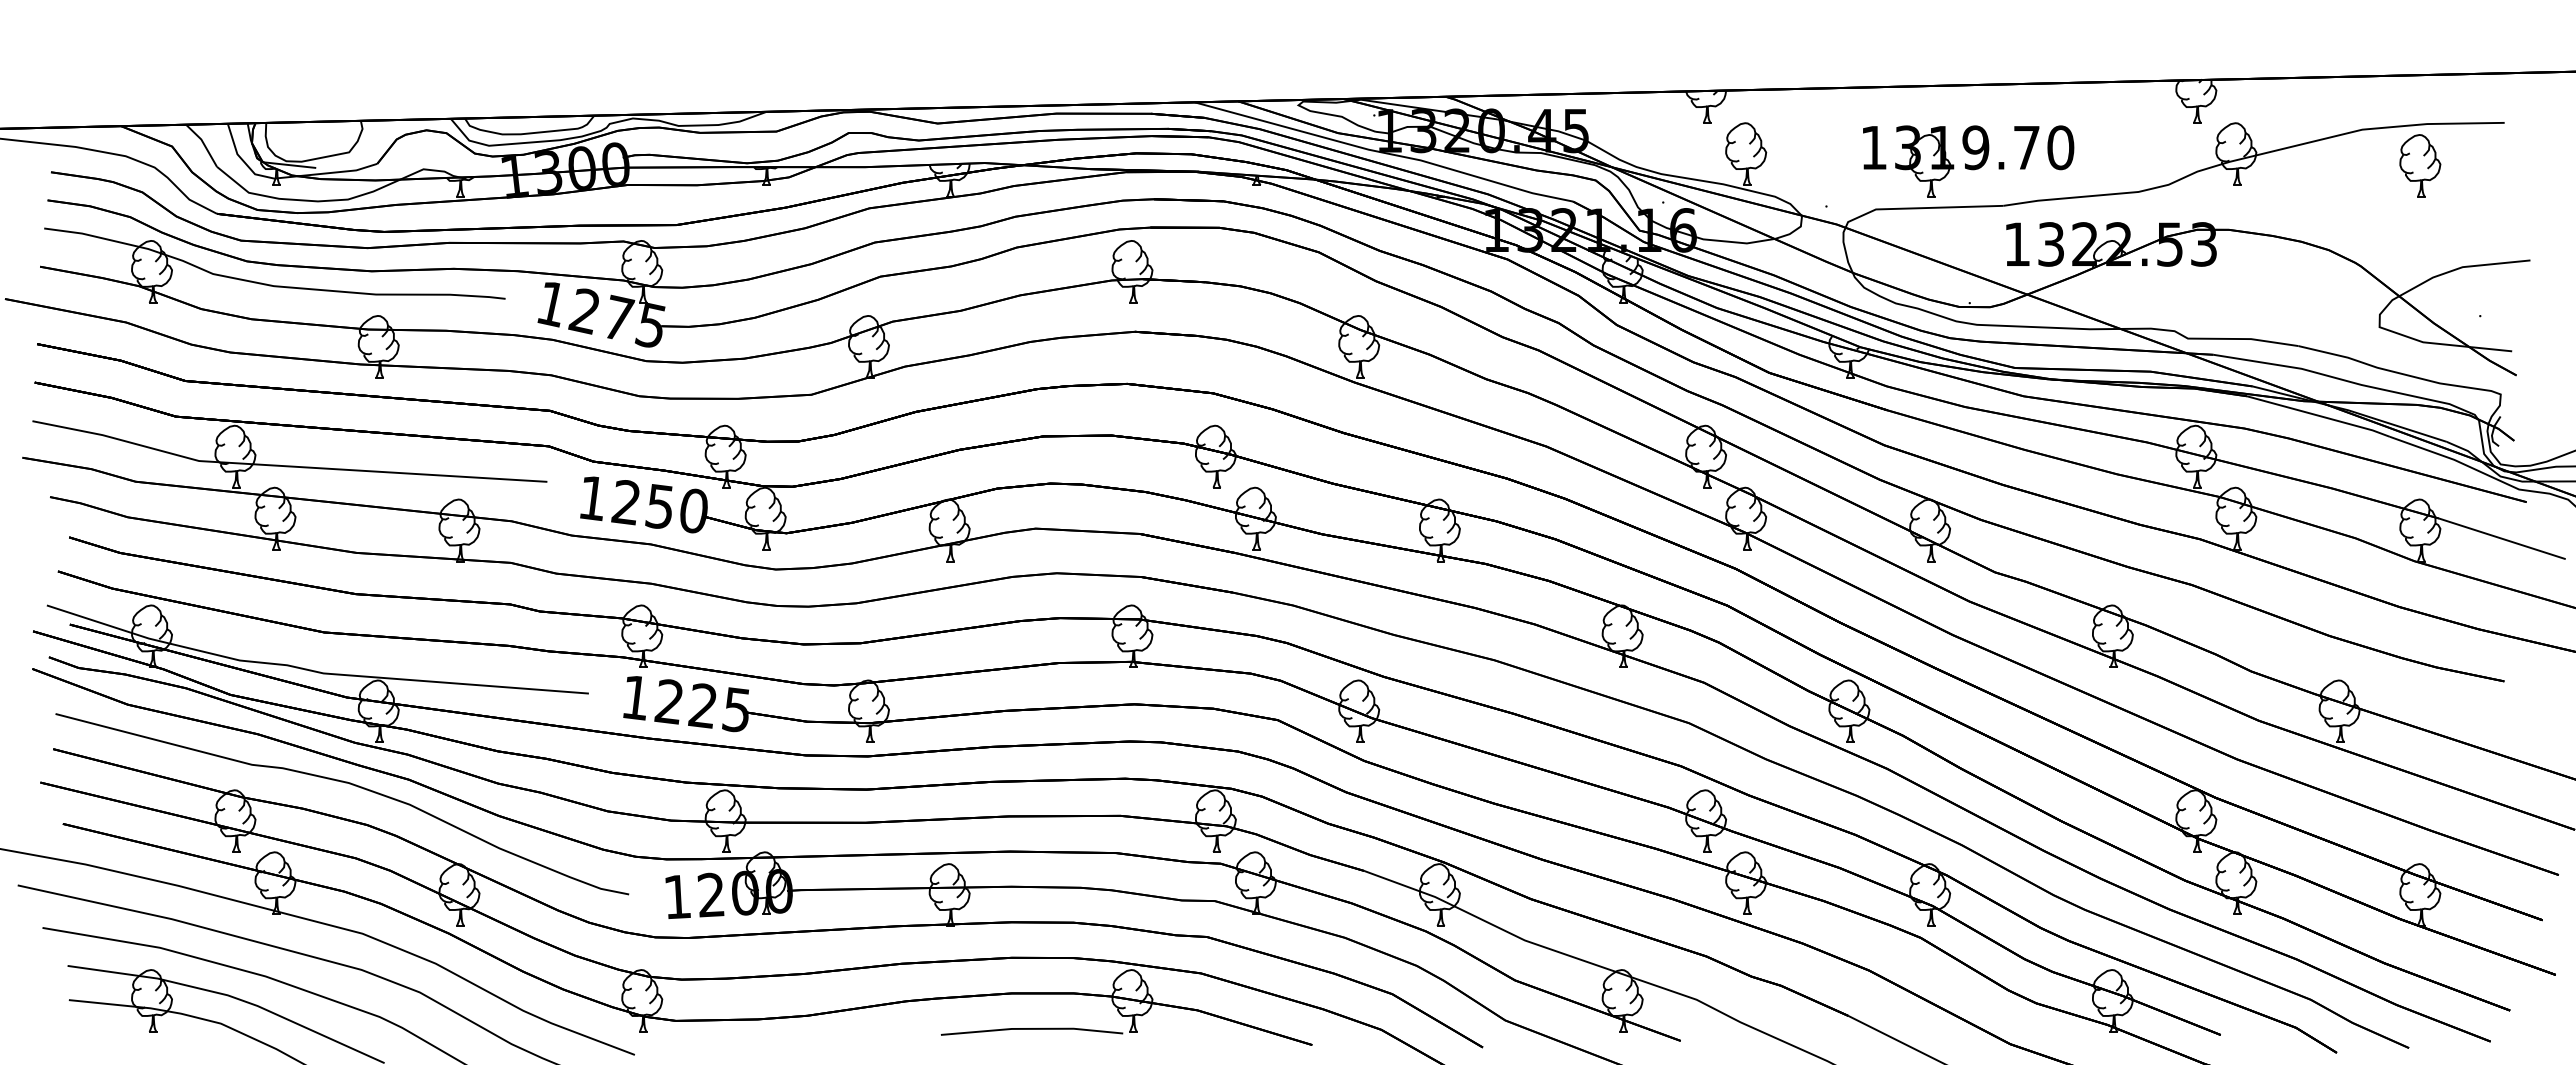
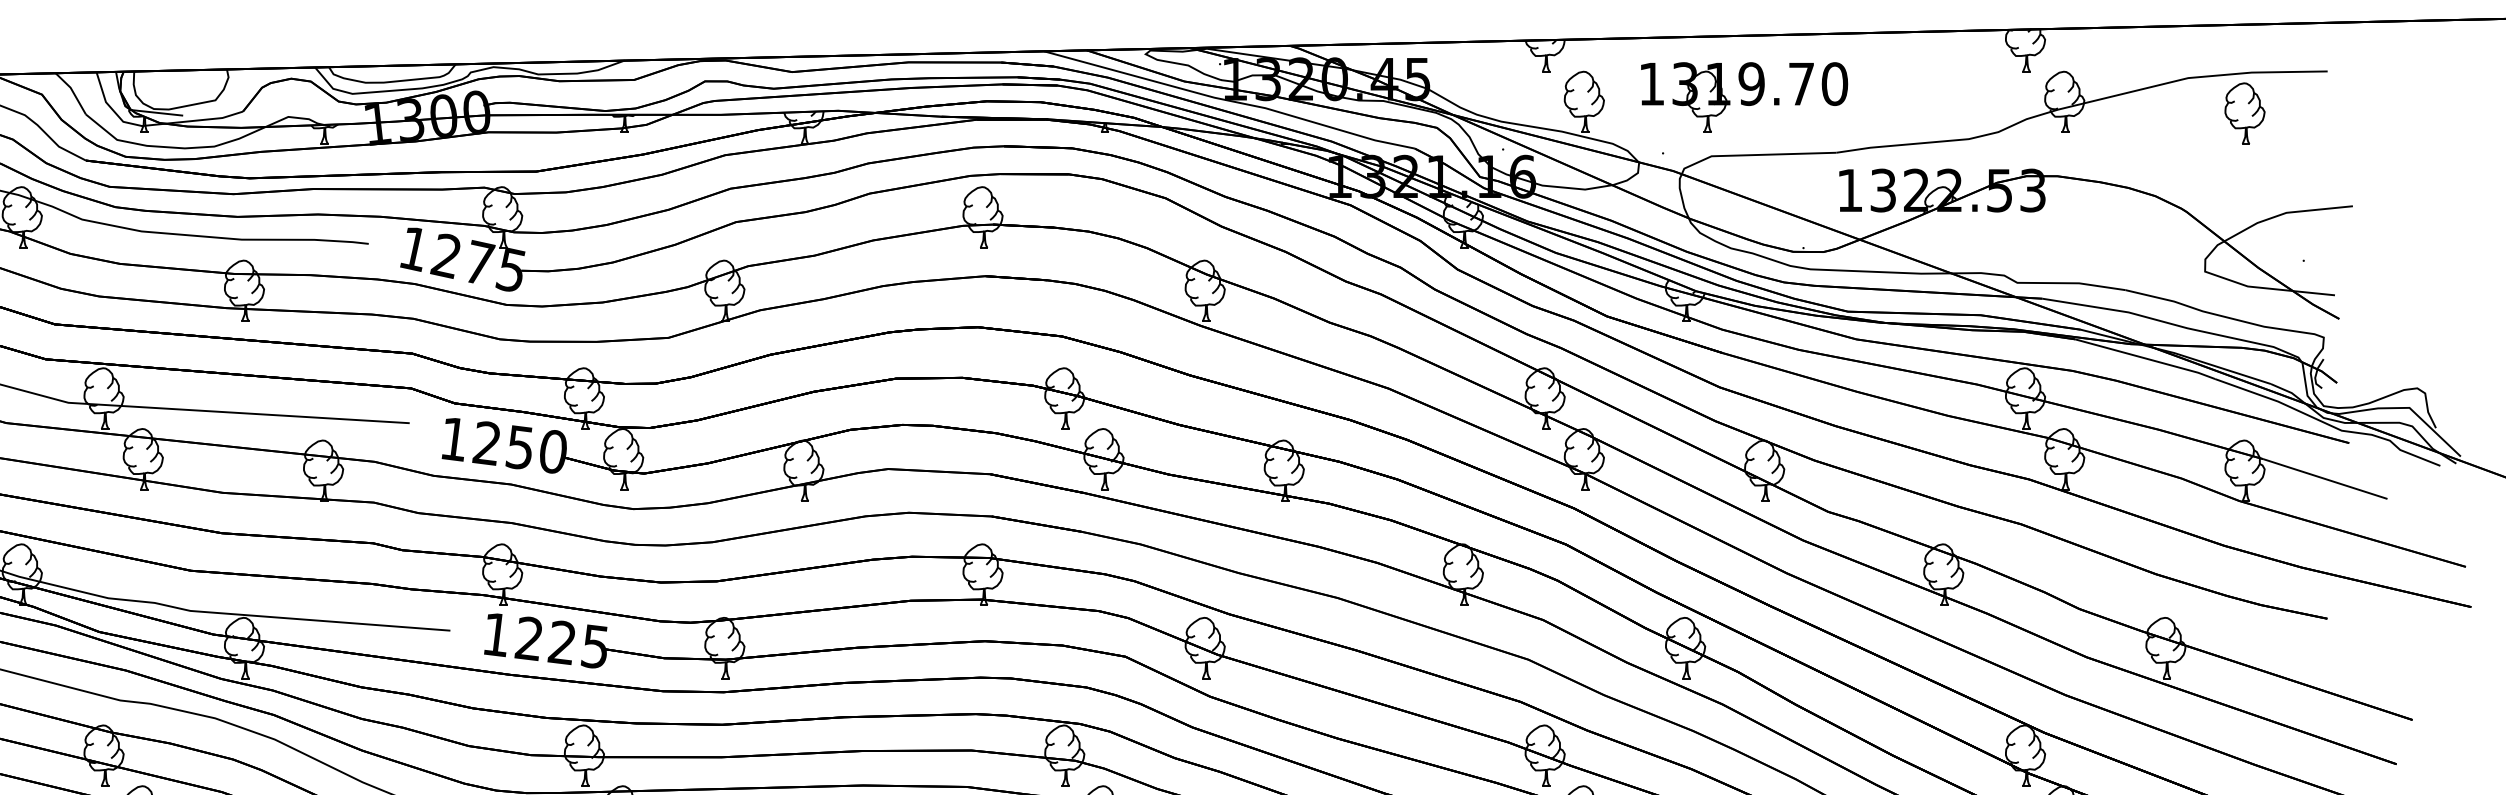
part: (1968, 161) -> (1744, 97), moved

